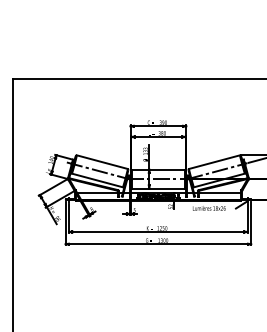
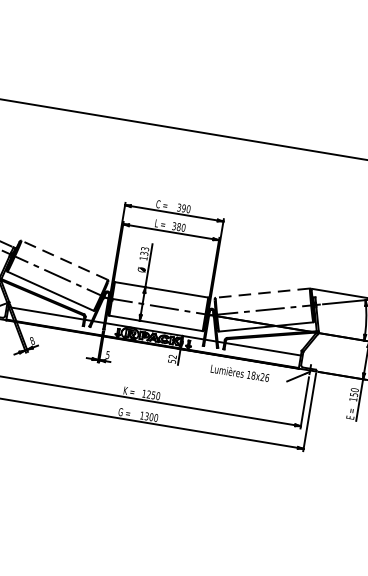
line: (101, 162) -> (63, 260), solid -> dashed
line: (214, 162) -> (262, 293), solid -> dashed

